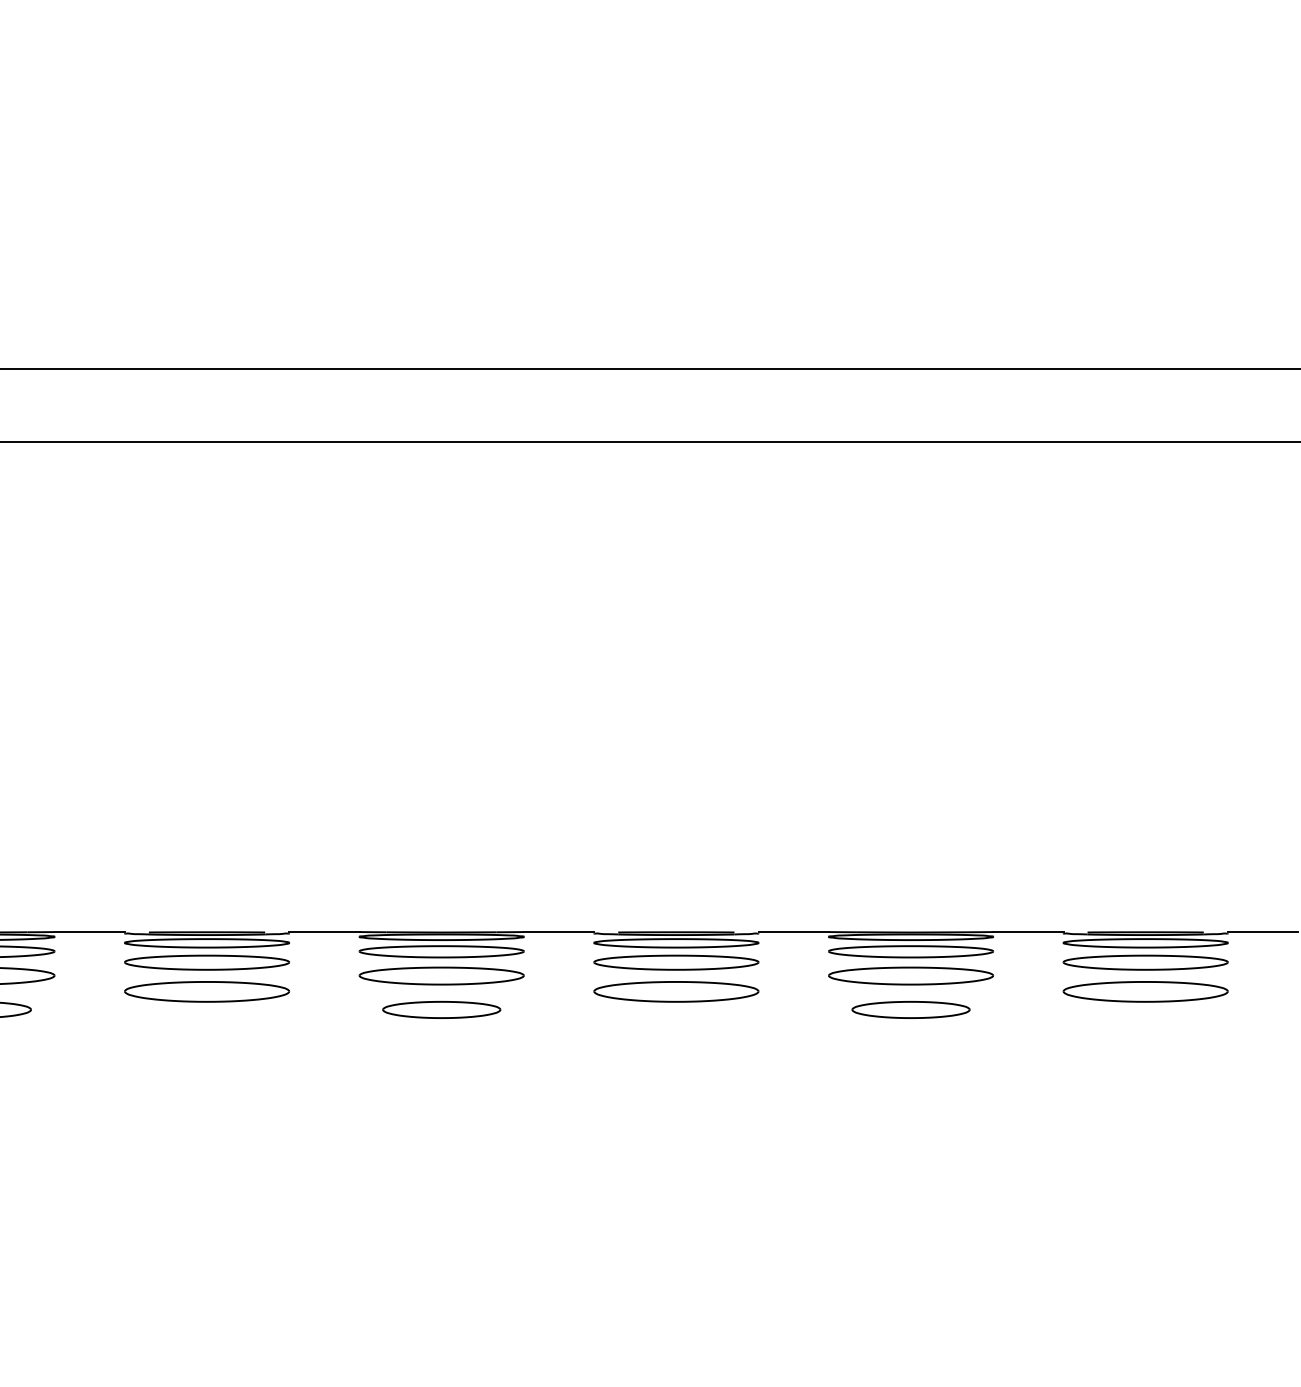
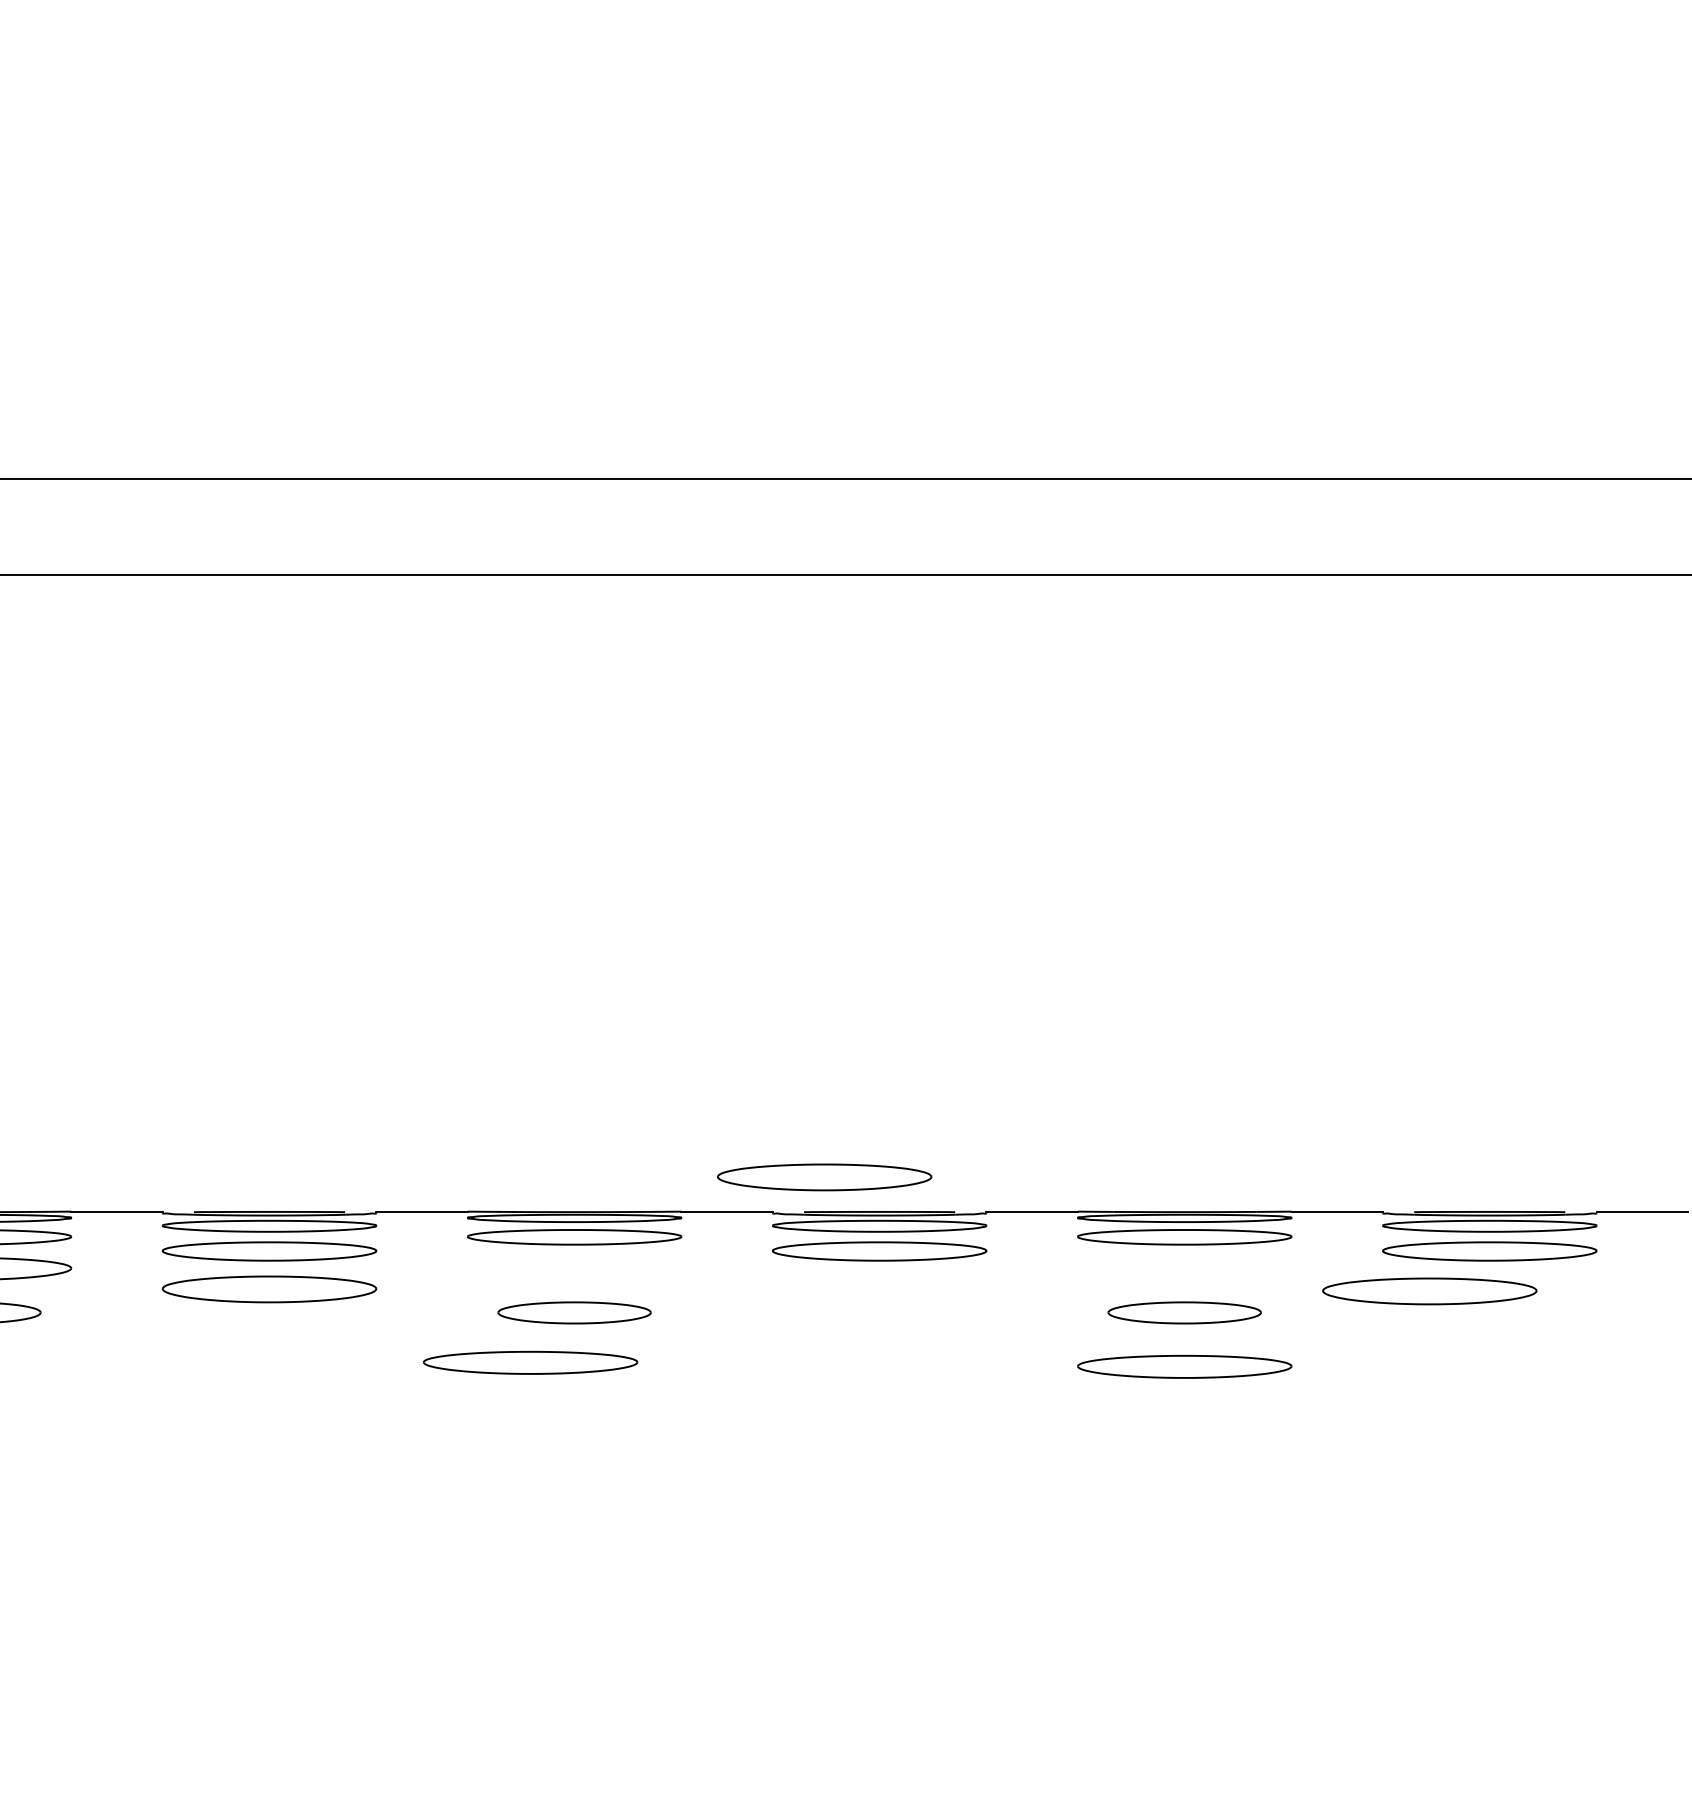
part: (441, 975) -> (530, 1362), moved
part: (910, 975) -> (1184, 1366), moved
part: (676, 991) -> (824, 1177), moved
part: (1145, 991) -> (1429, 1291), moved

